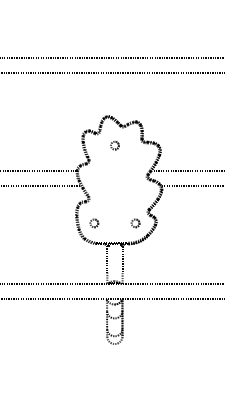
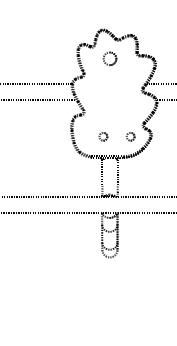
part: (114, 145) -> (109, 58), size x1.6
part: (94, 223) -> (103, 136), moved

